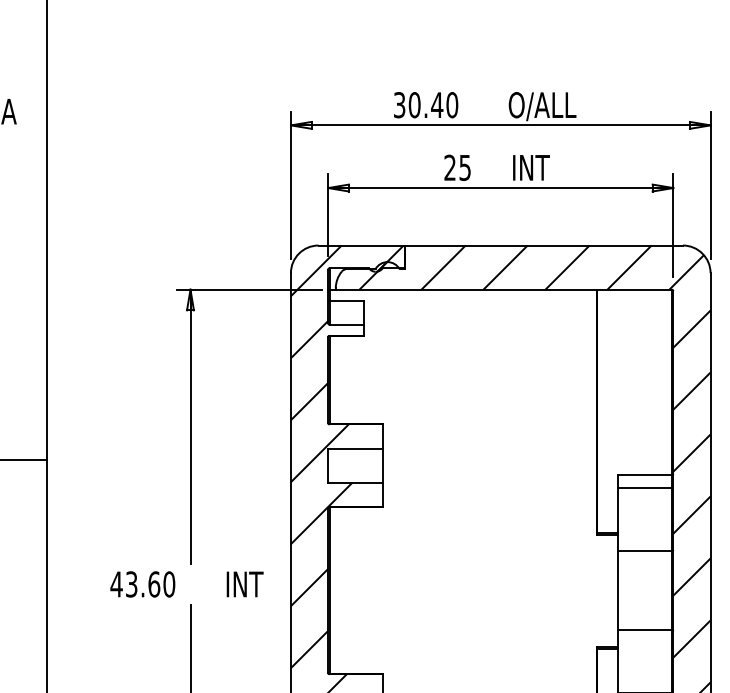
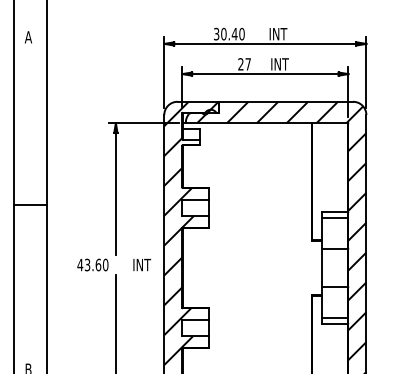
text: (542, 105) -> (285, 34), O/ALL -> INT
text: (463, 168) -> (247, 64), 25 -> 27

